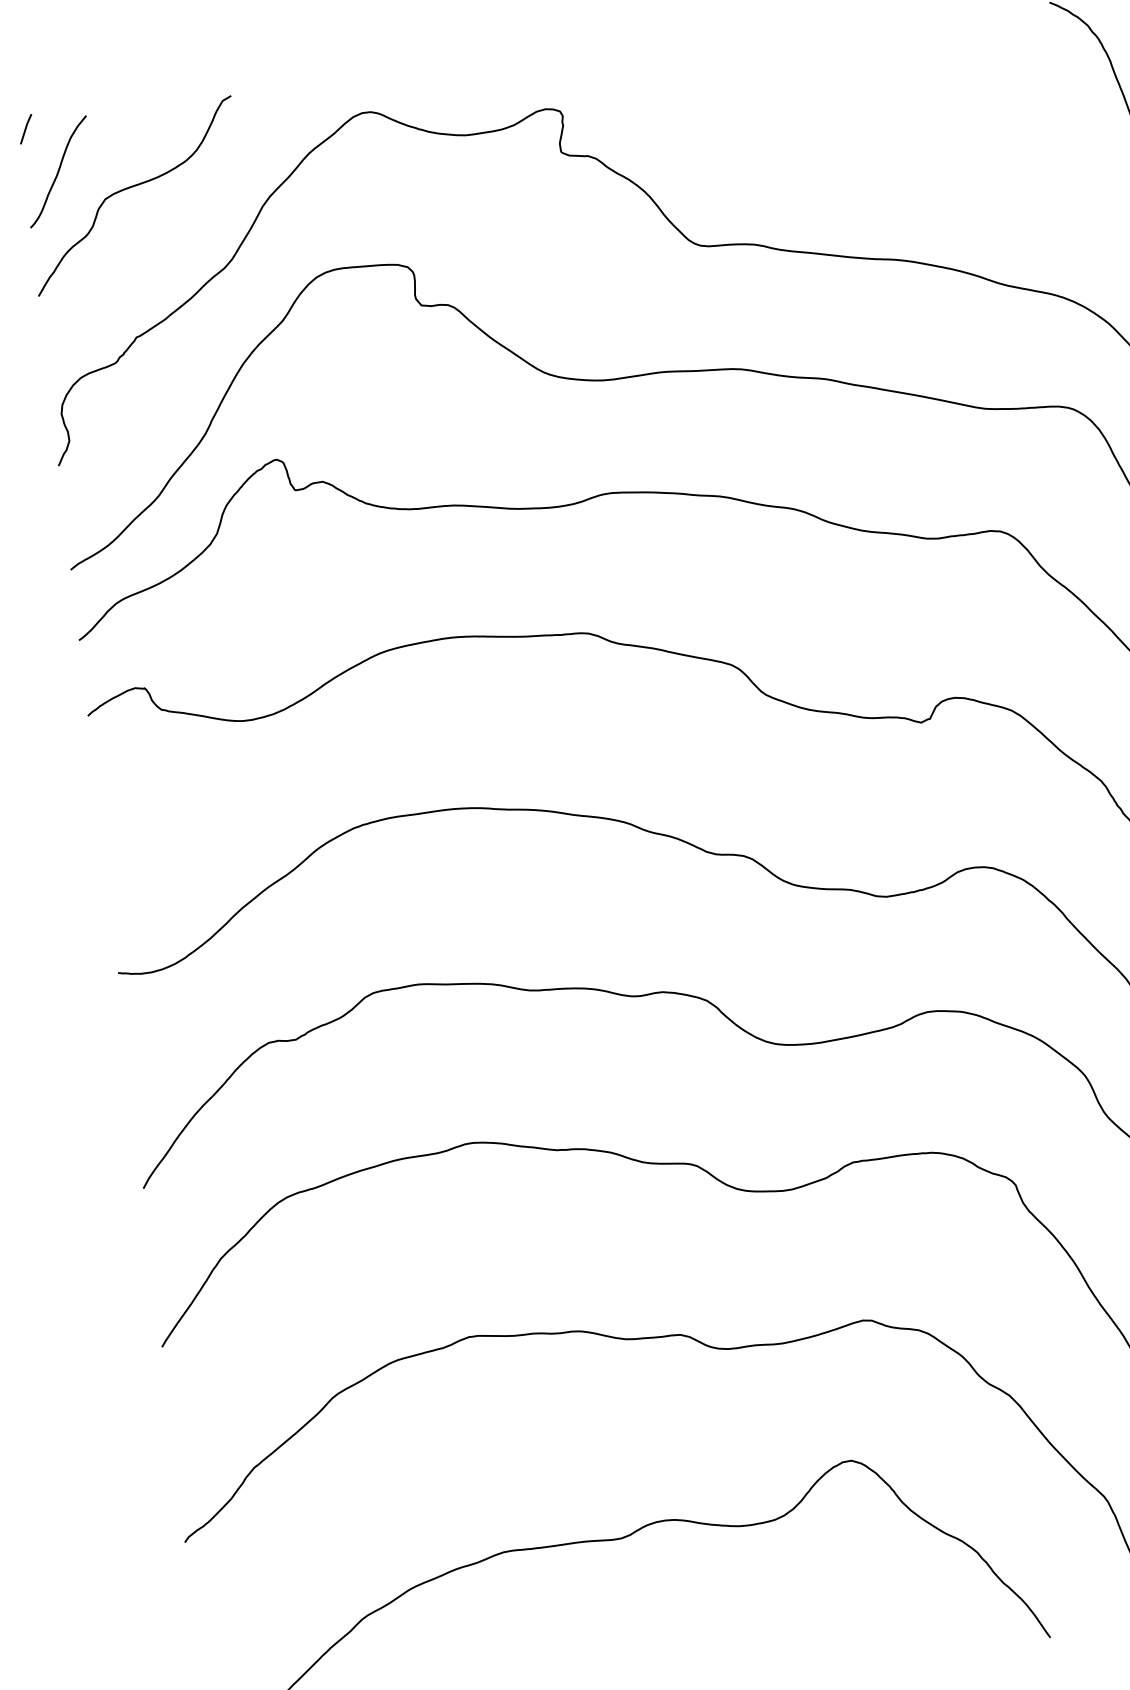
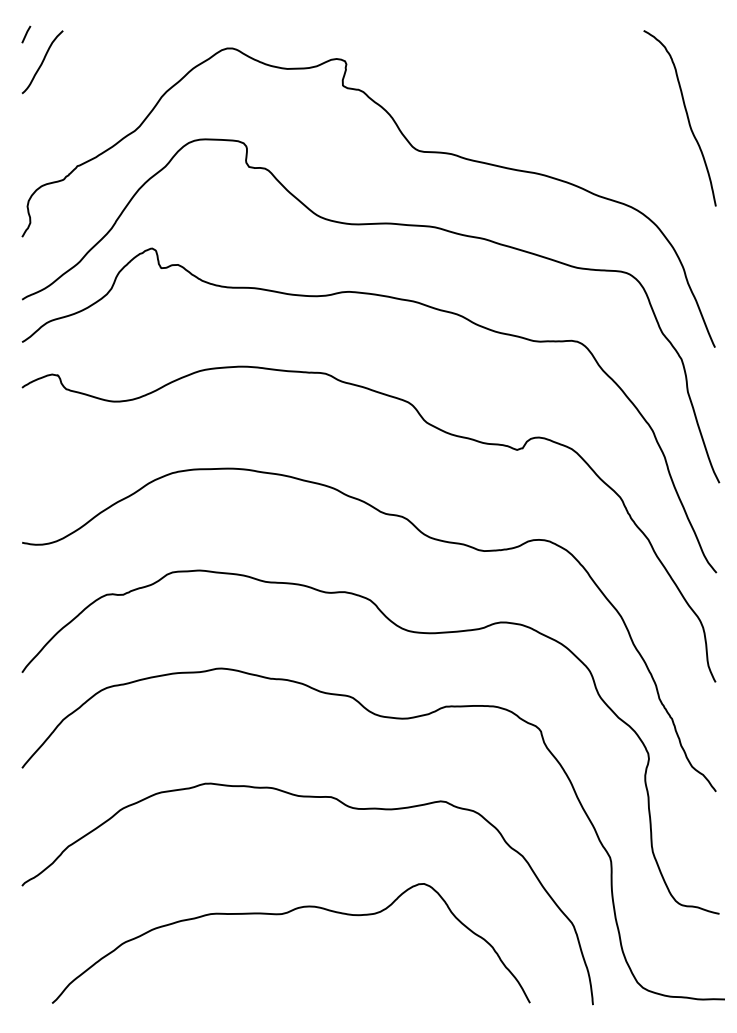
curve: (130, 189) -> (84, 77), removed

